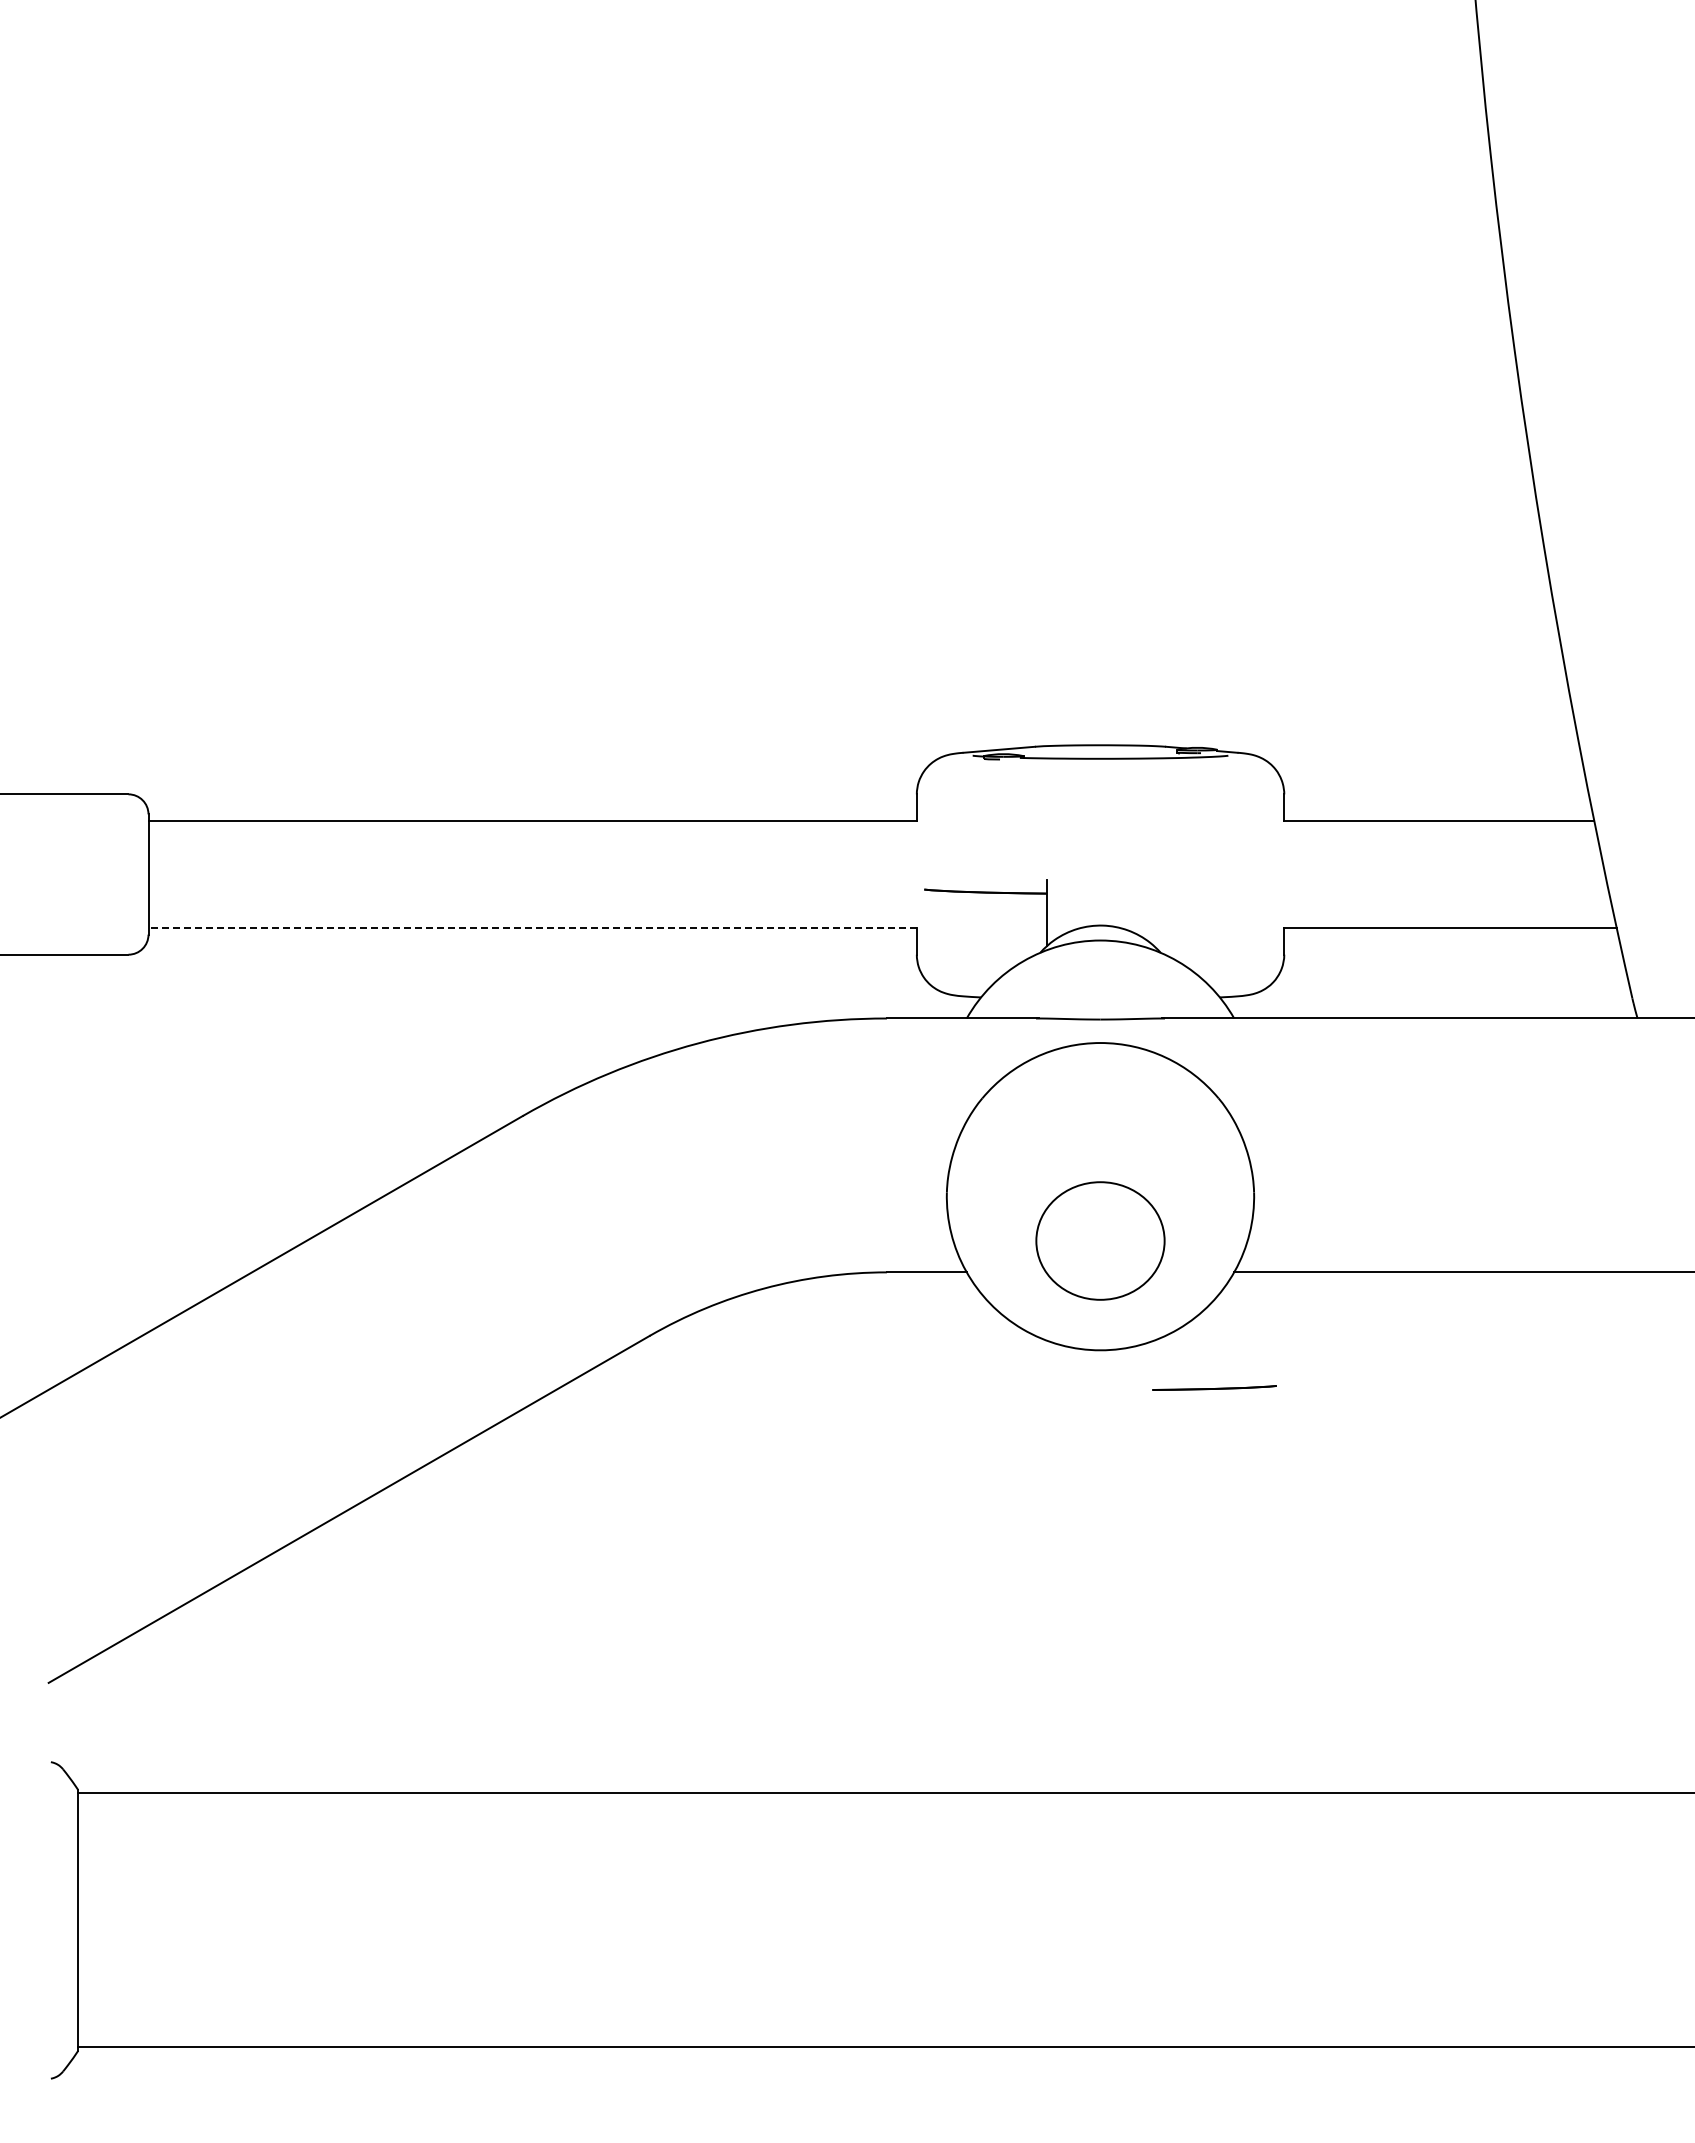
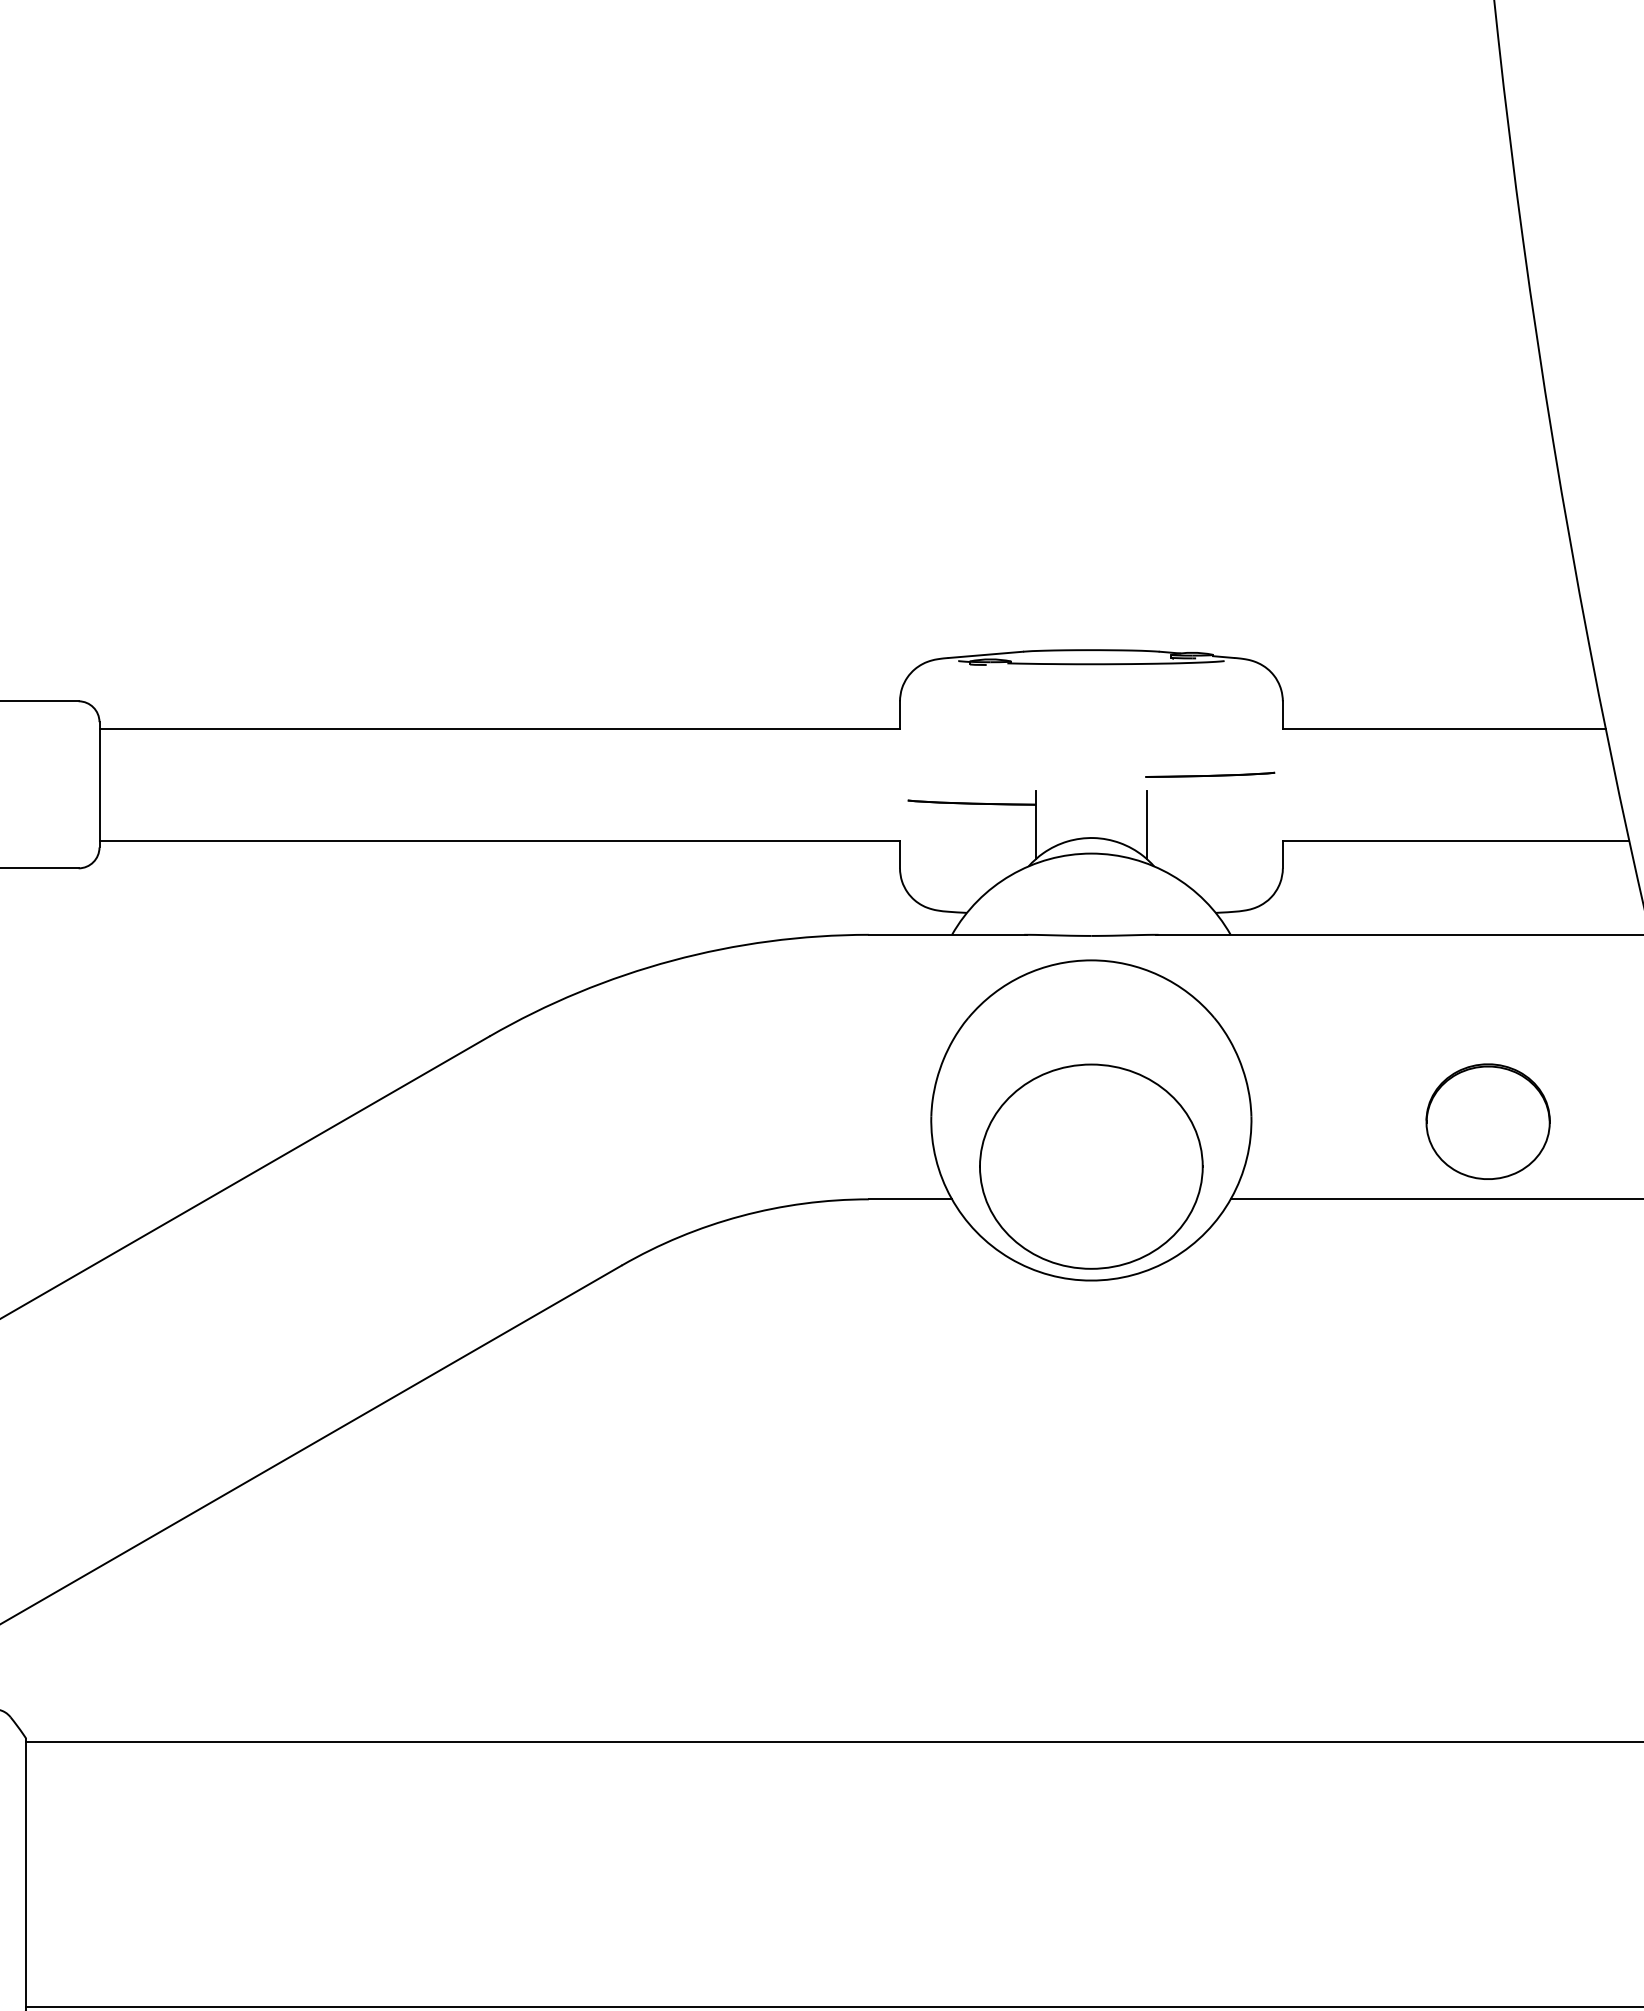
line: (1154, 913) -> (1147, 825), added
line: (532, 927) -> (499, 840), dashed -> solid
part: (1481, 1197) -> (1488, 1121), added
part: (1100, 1240) -> (1091, 1166), size x1.67
line: (1214, 1388) -> (1210, 775), moved

